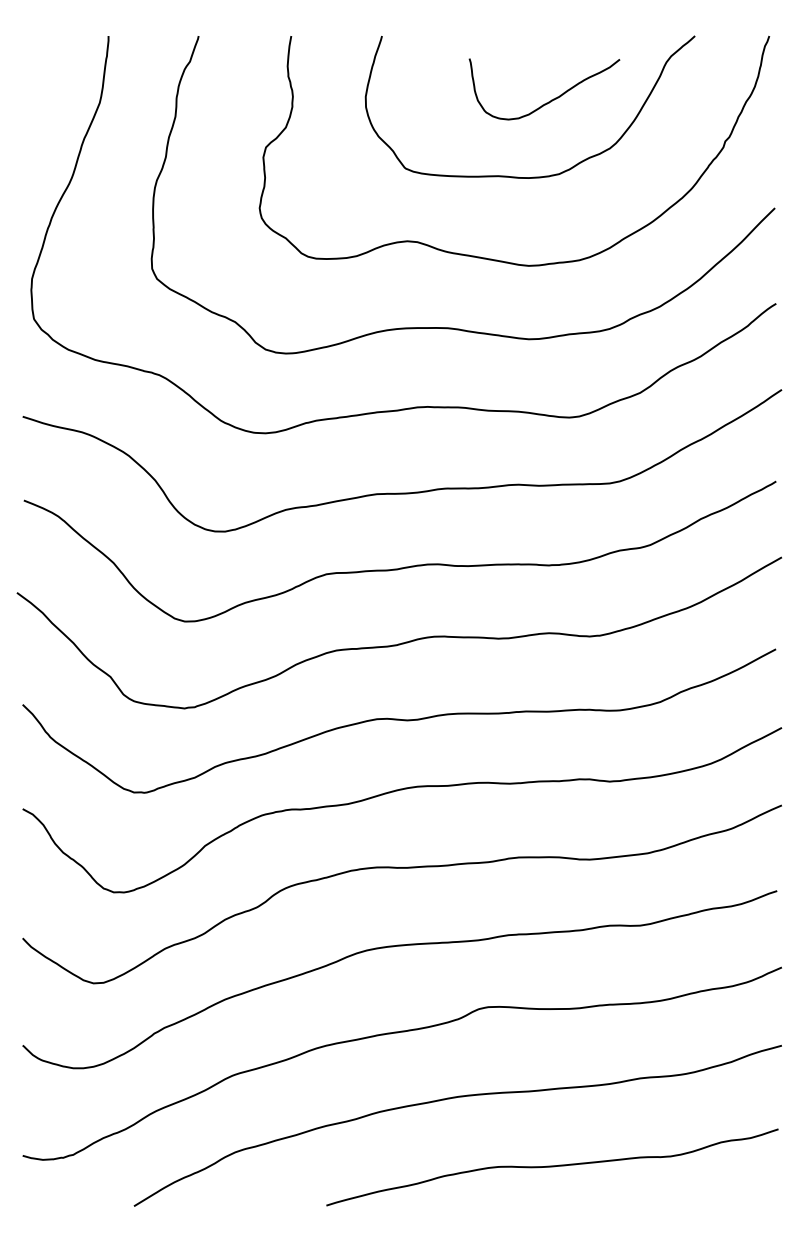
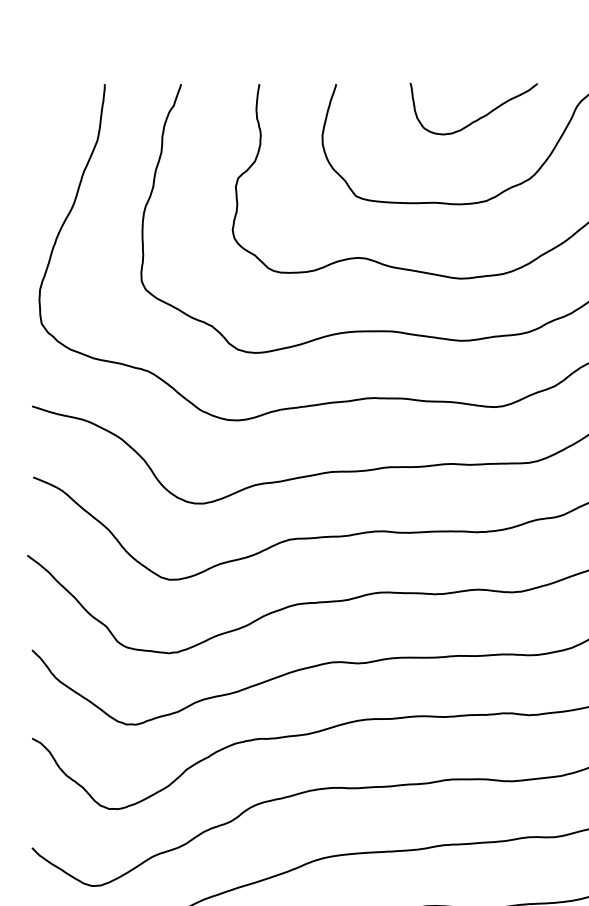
curve: (551, 99) -> (479, 117), moved

